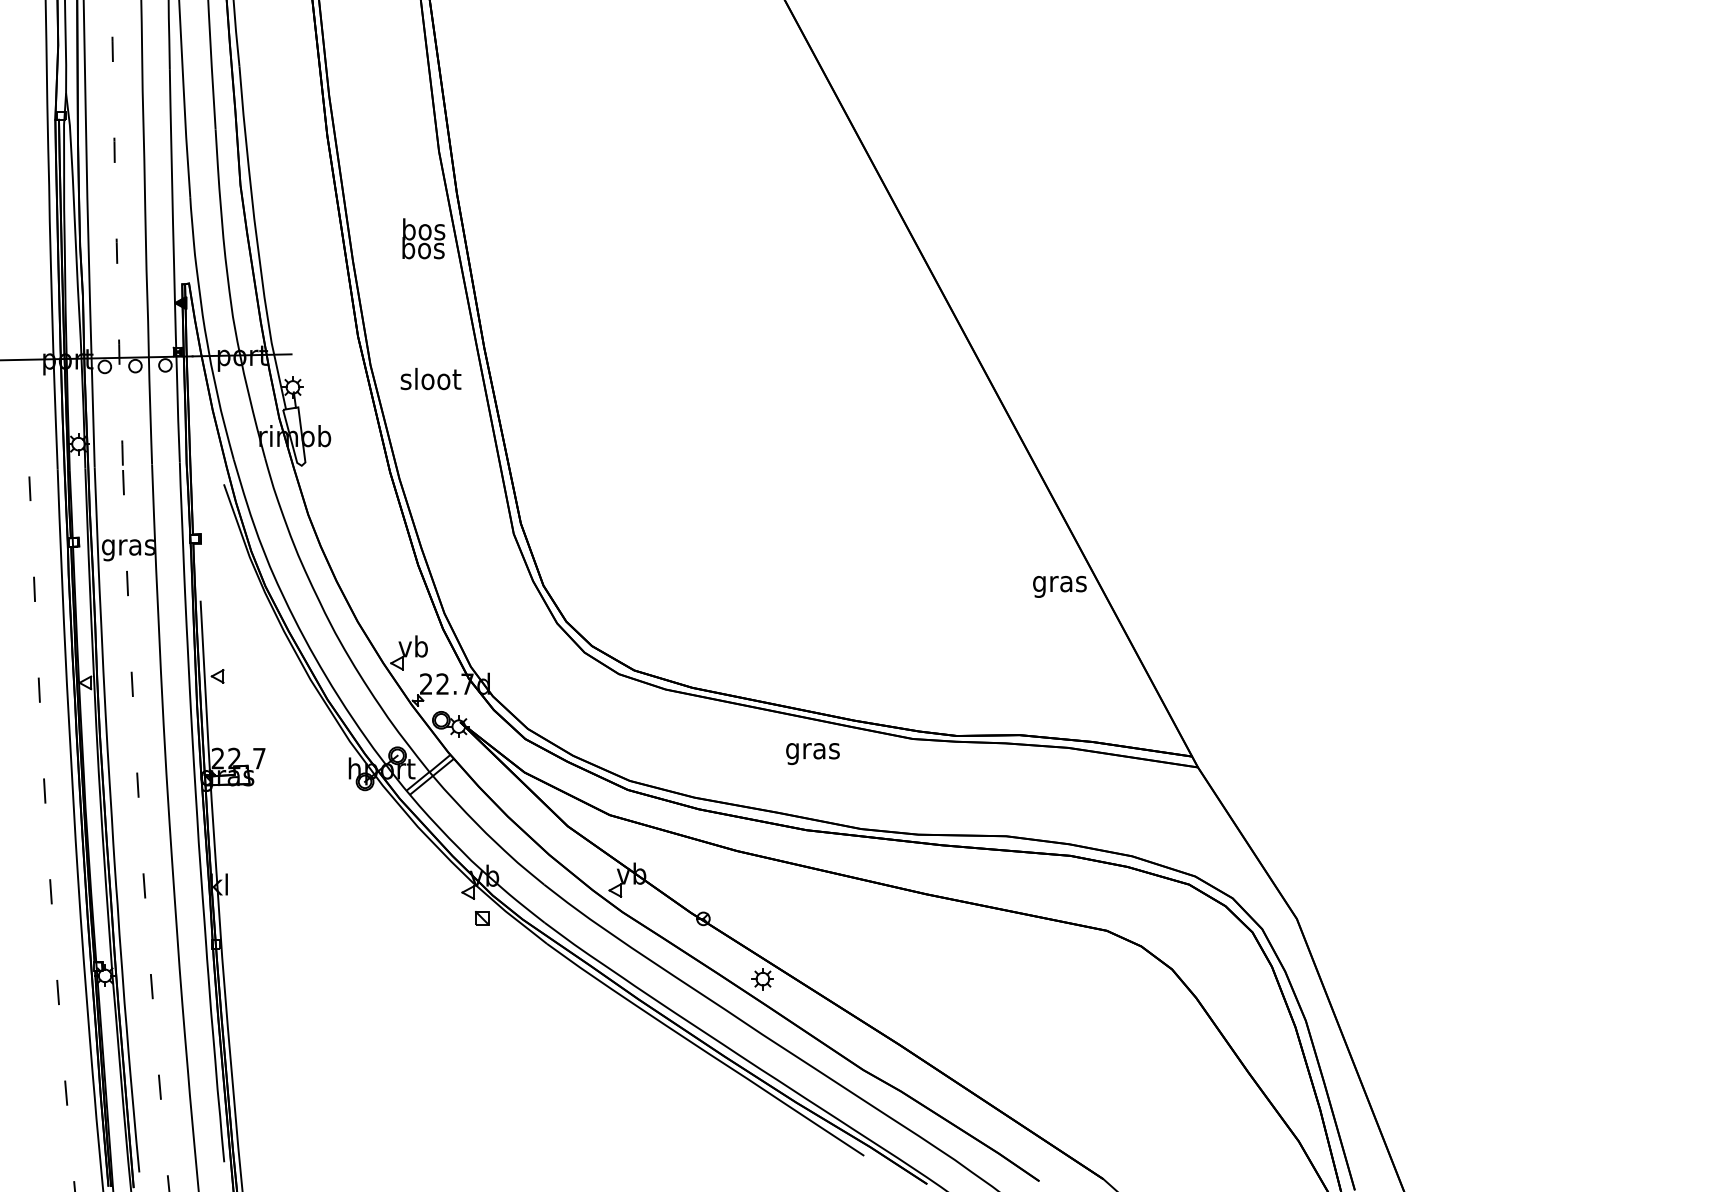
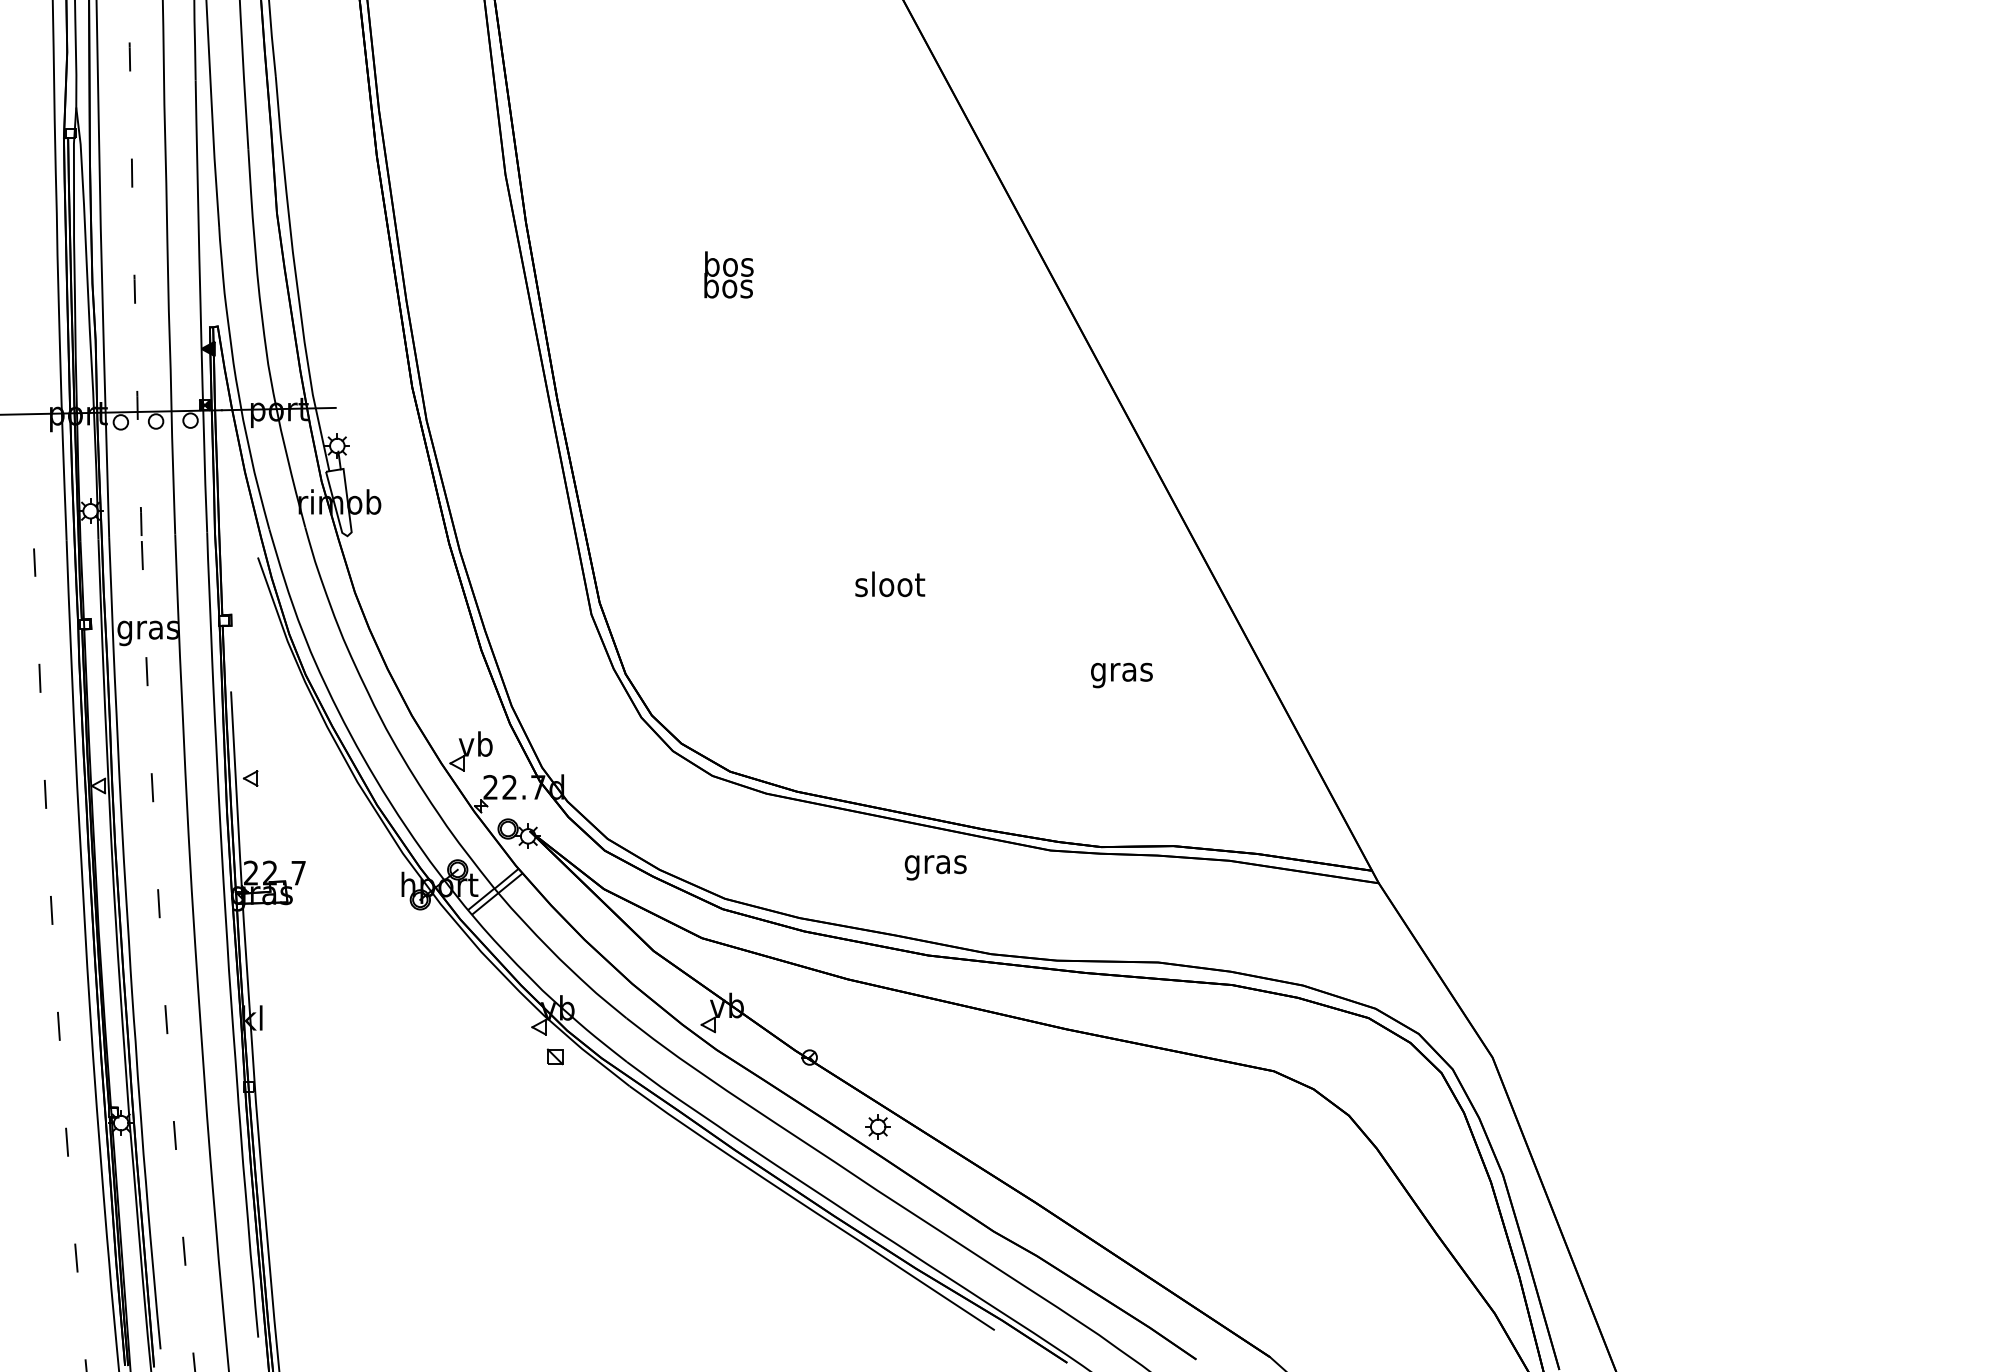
text: (423, 238) -> (728, 274), moved
text: (431, 379) -> (890, 584), moved
text: (1059, 586) -> (1121, 675), moved

